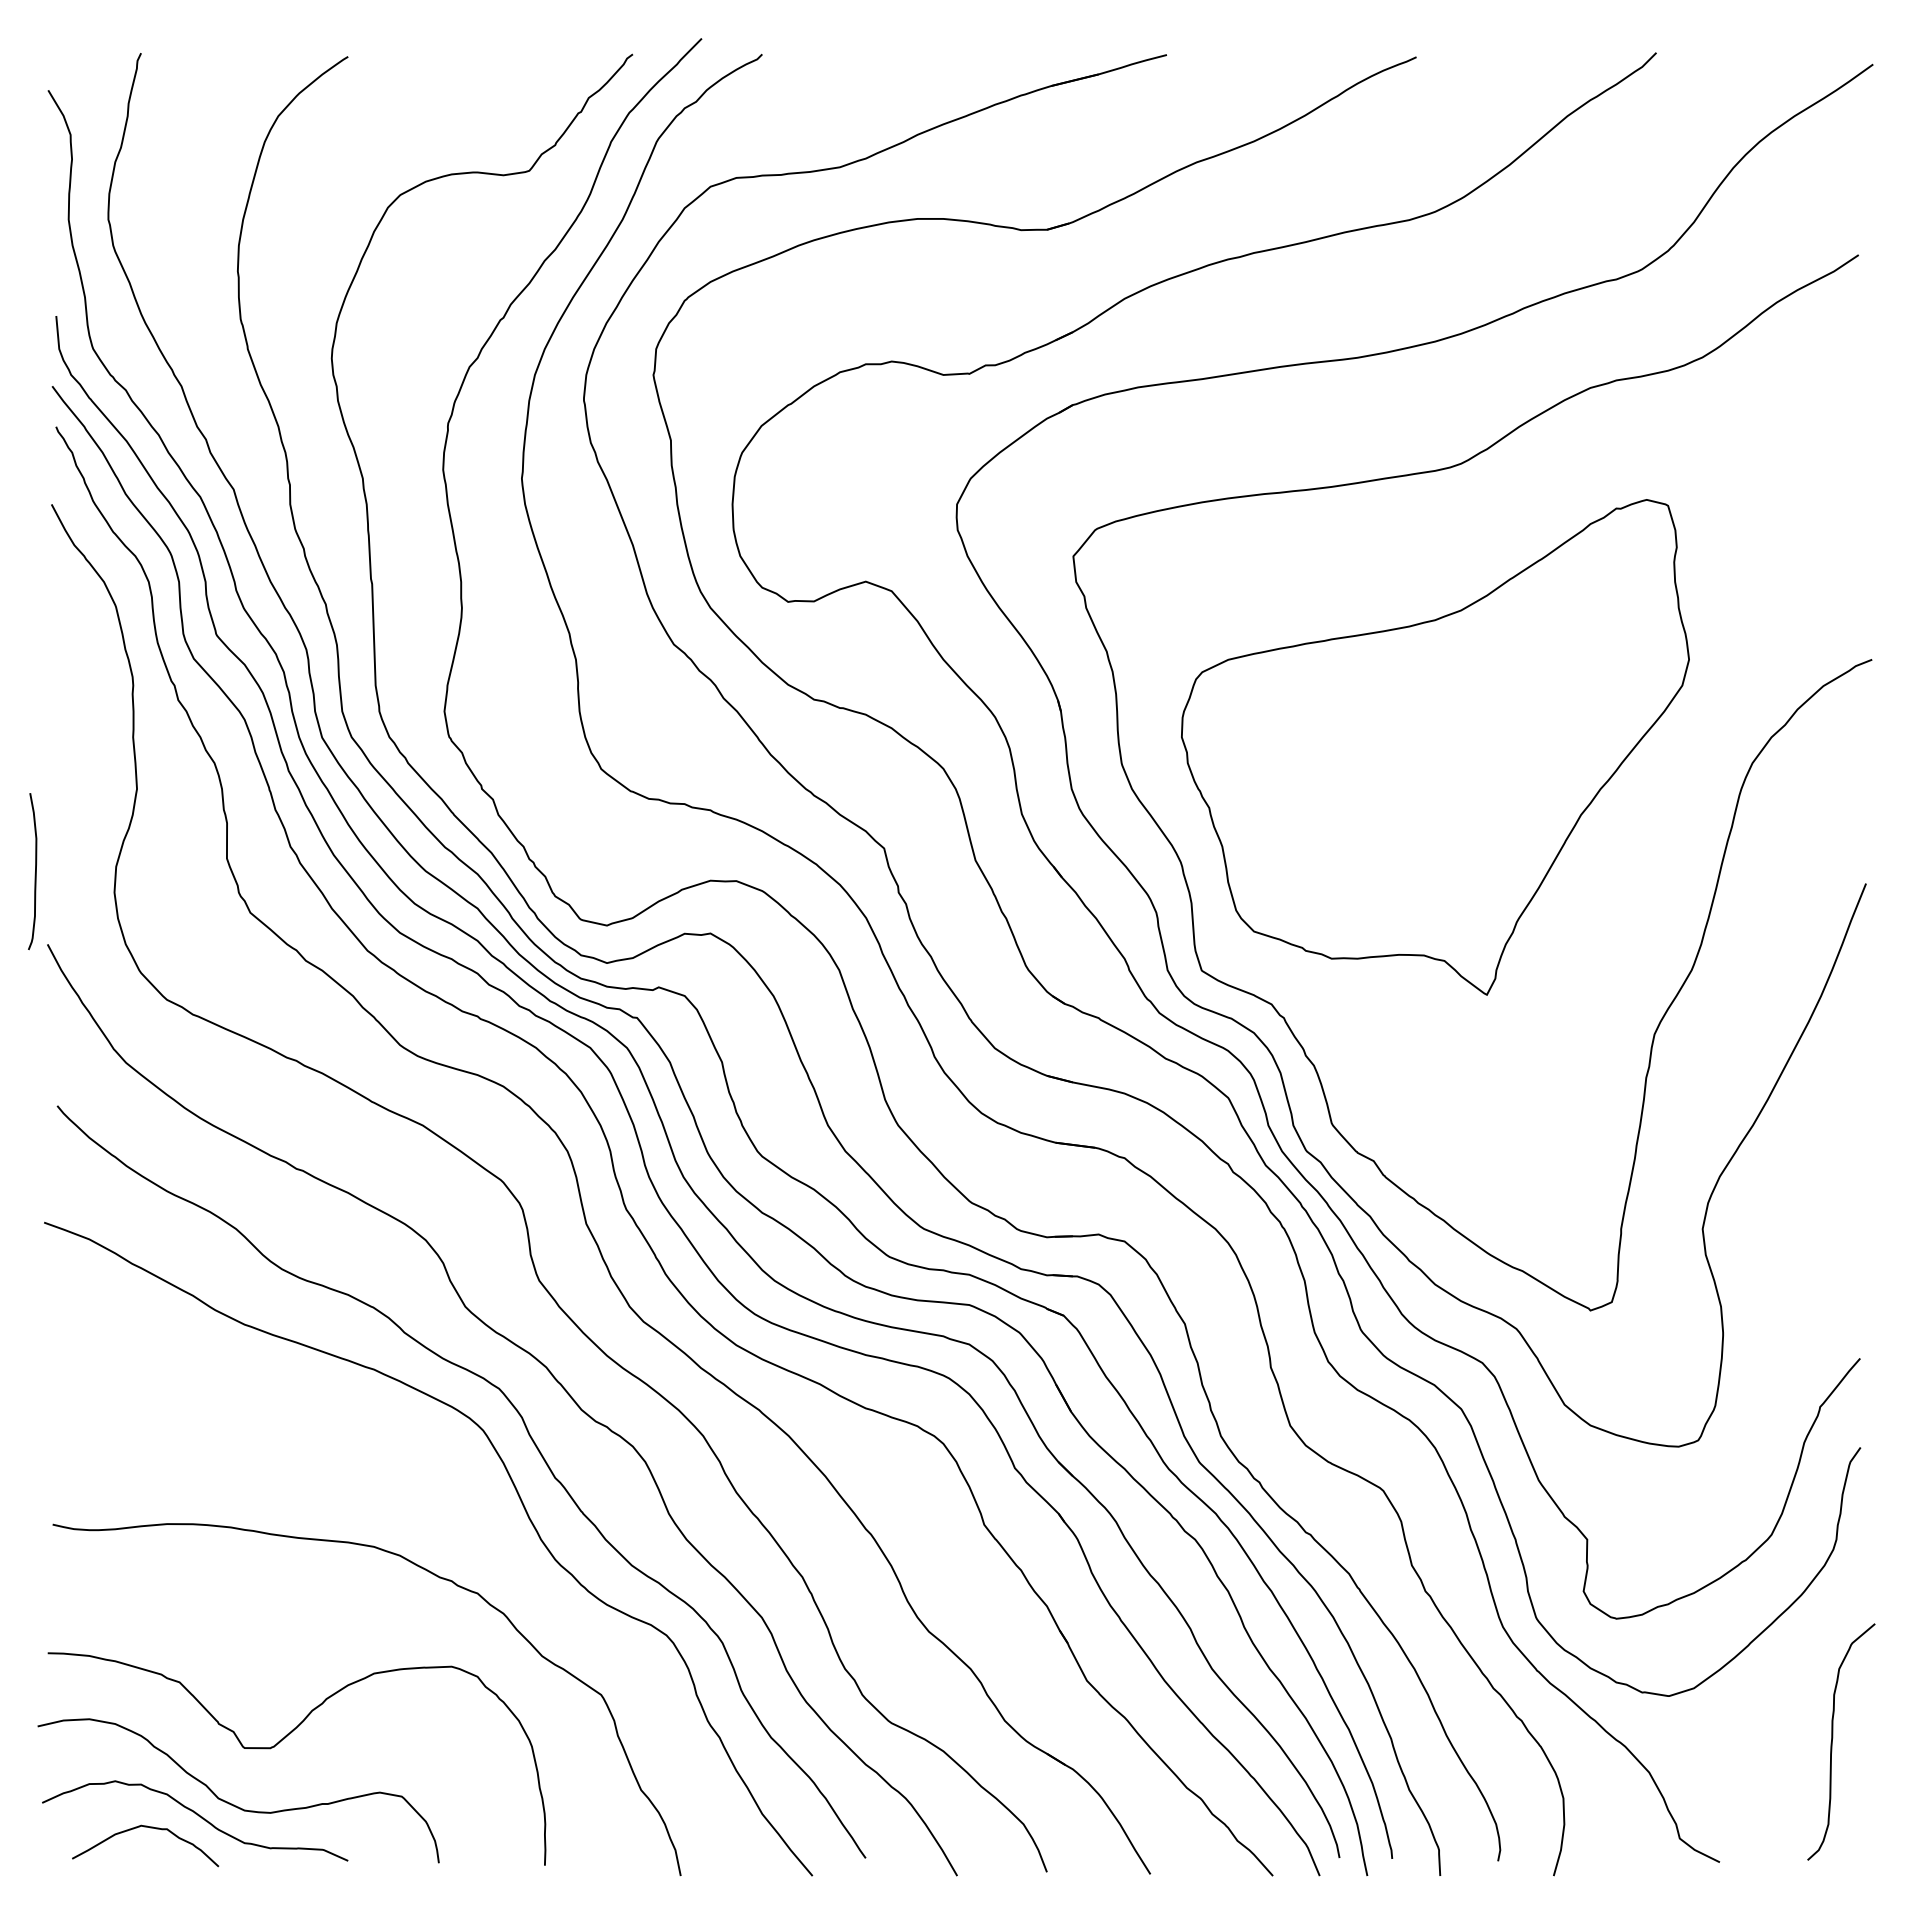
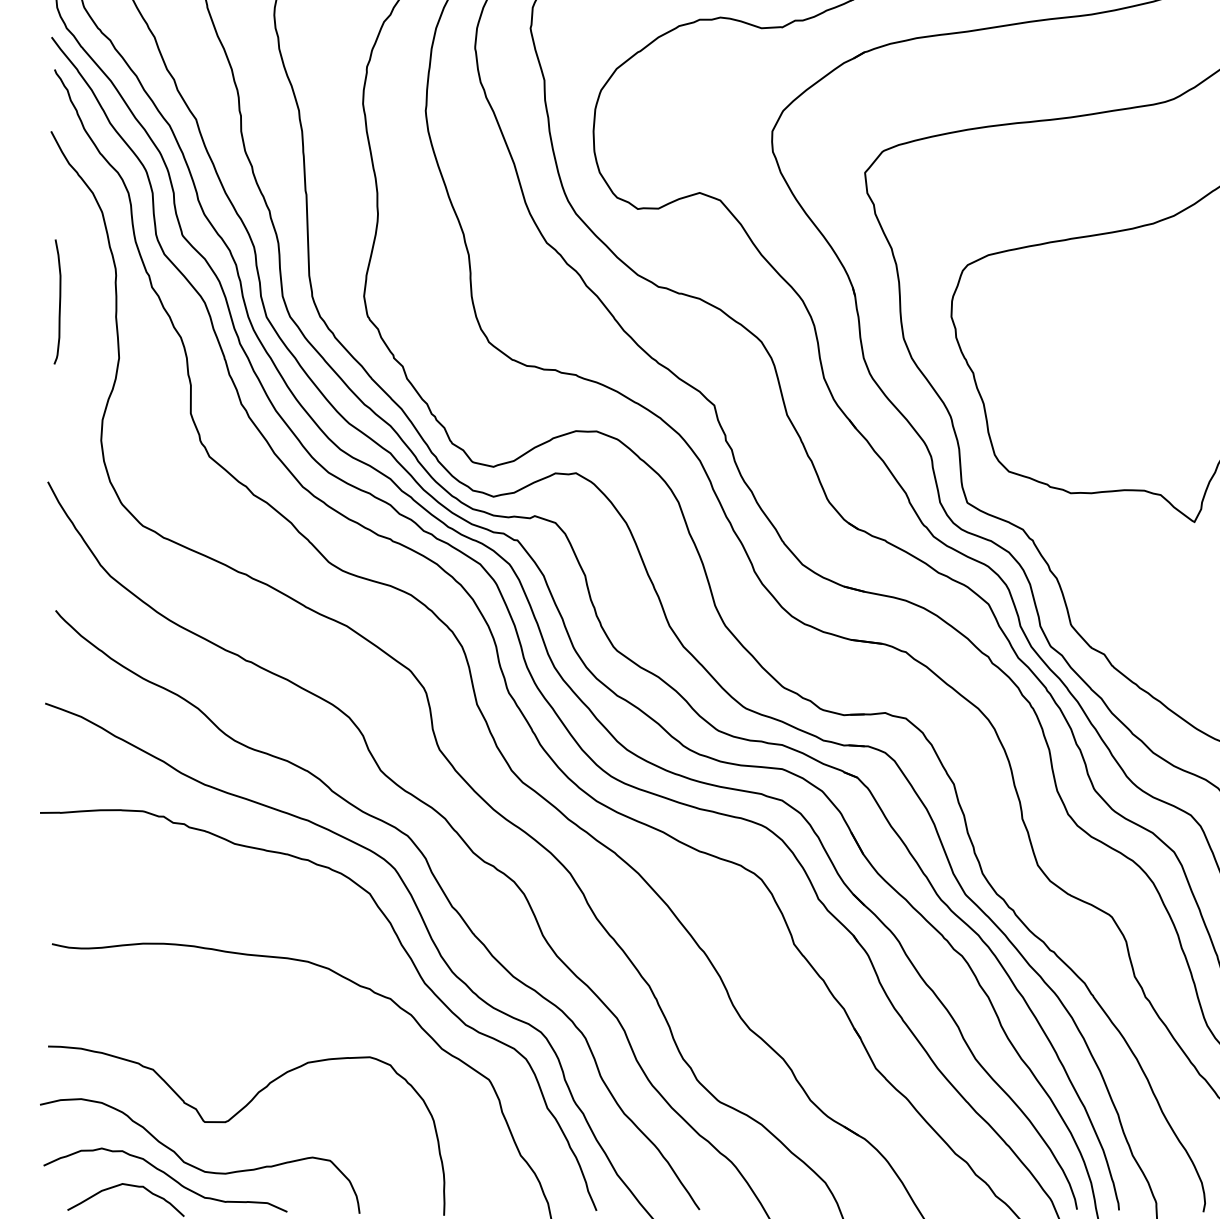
curve: (35, 871) -> (59, 301), moved
curve: (495, 1533) -> (404, 951), added

